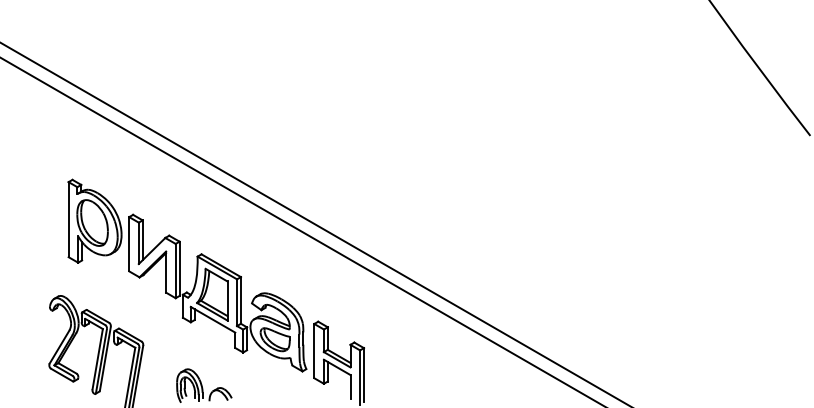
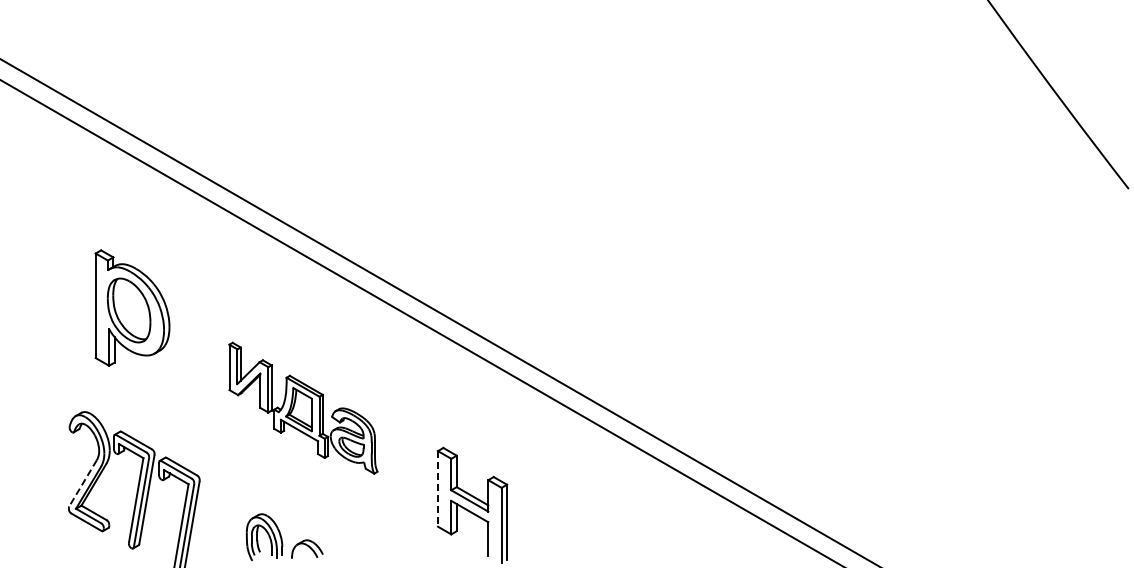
part: (217, 293) -> (303, 408), size x0.6
line: (59, 347) -> (83, 483), solid -> dashed
line: (314, 350) -> (437, 488), solid -> dashed

